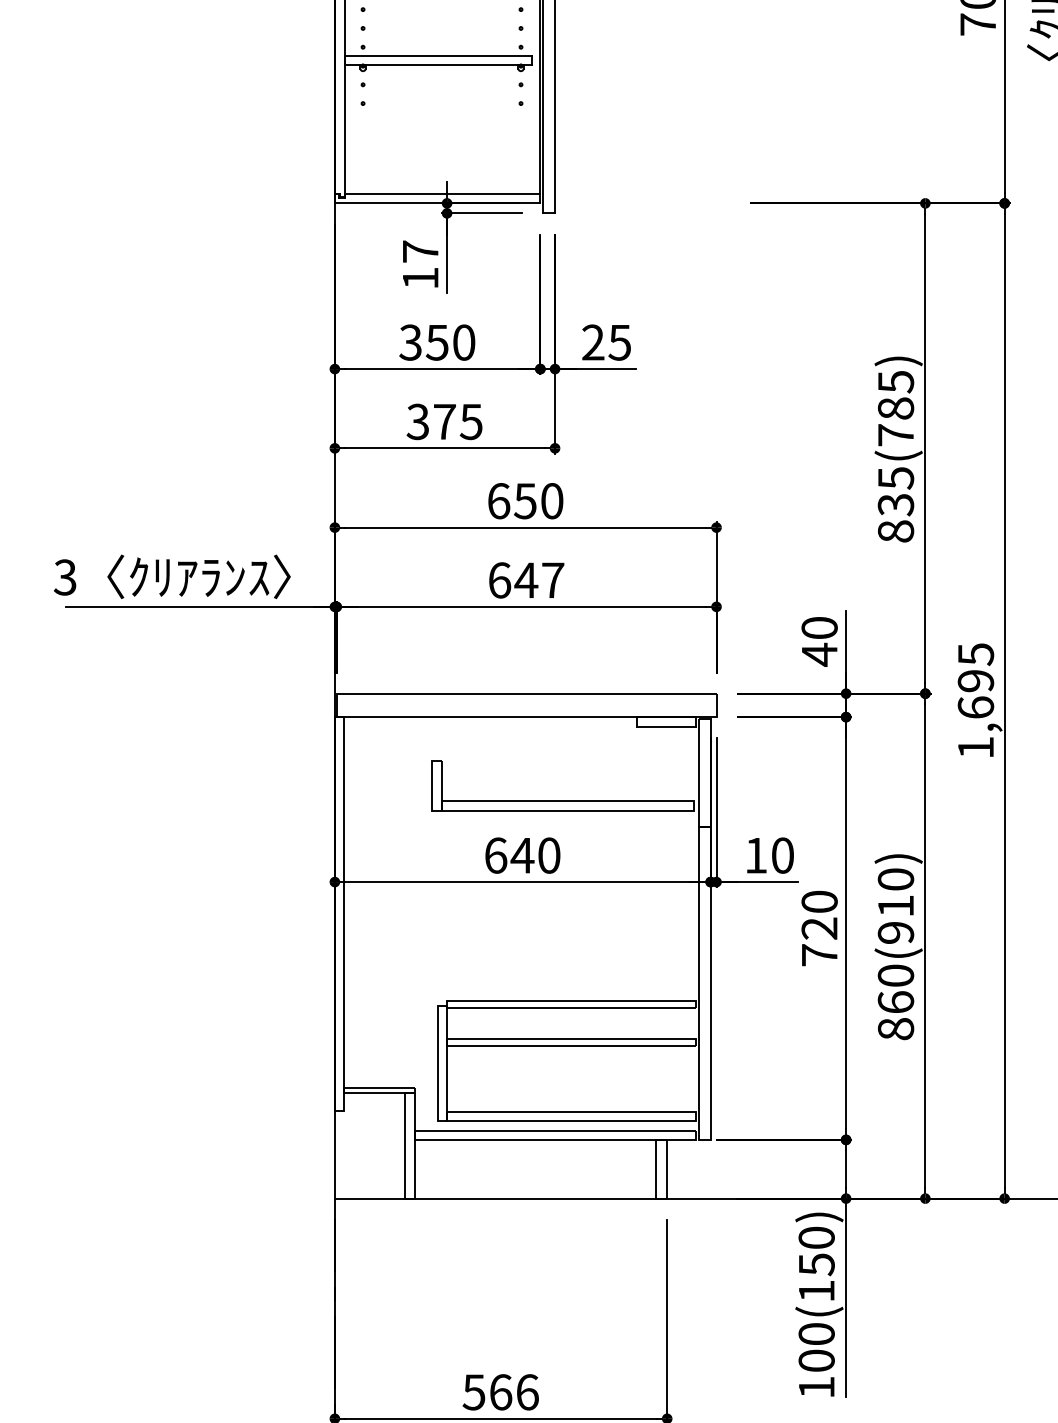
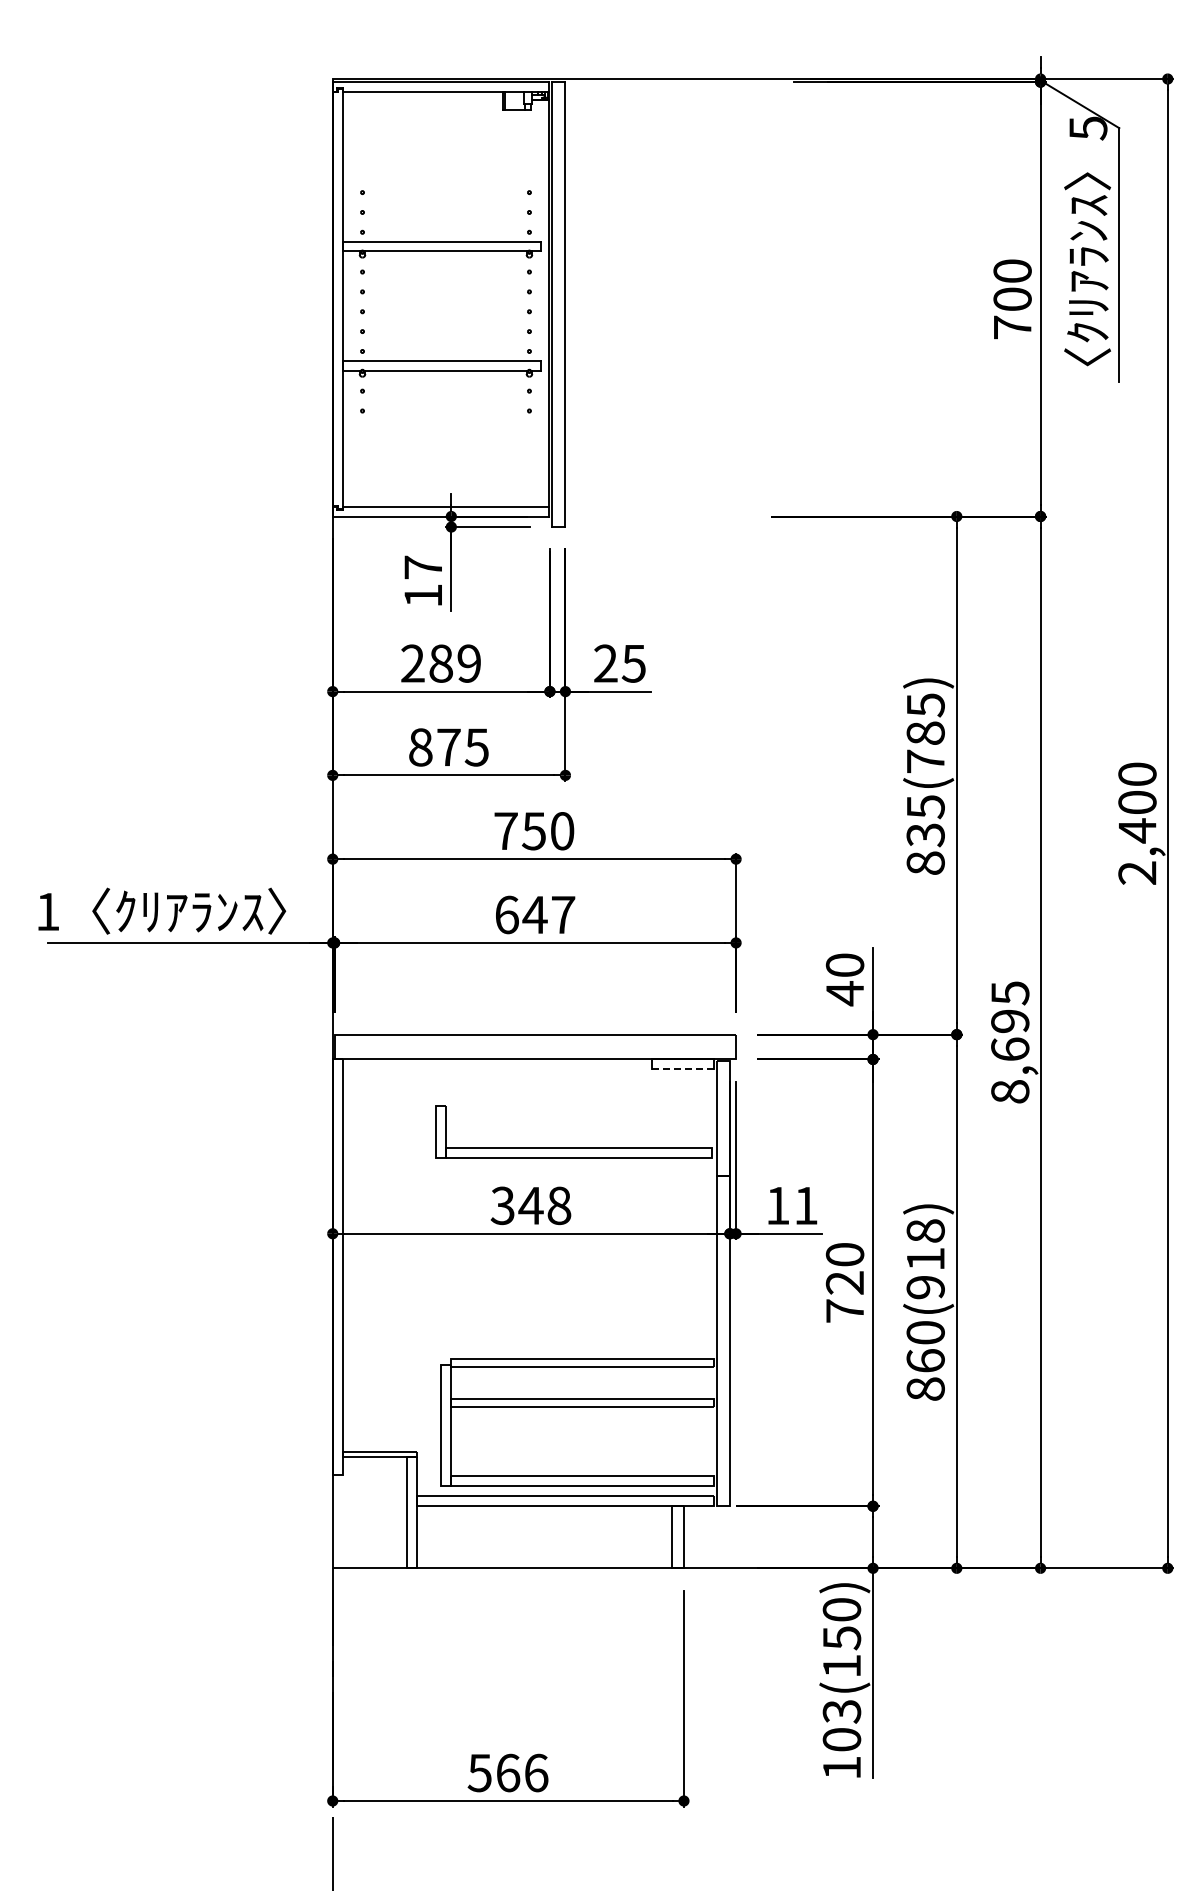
text: (436, 342) -> (440, 663), 350 -> 289
text: (417, 421) -> (420, 747), 375 -> 875
text: (499, 501) -> (506, 831), 650 -> 750
text: (64, 577) -> (47, 911), 3 -> 1
line: (665, 726) -> (682, 1069), solid -> dashed
text: (976, 747) -> (1010, 1091), 1,695 -> 8,695
text: (521, 855) -> (530, 1205), 640 -> 348
text: (782, 855) -> (805, 1205), 10 -> 11
text: (895, 878) -> (925, 1230), 860(910) -> 860(918)
text: (816, 1334) -> (841, 1711), 100(150) -> 103(150)

